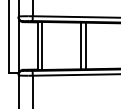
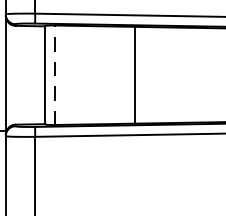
line: (42, 45) -> (55, 74), solid -> dashed
line: (85, 45) -> (144, 74), removed

